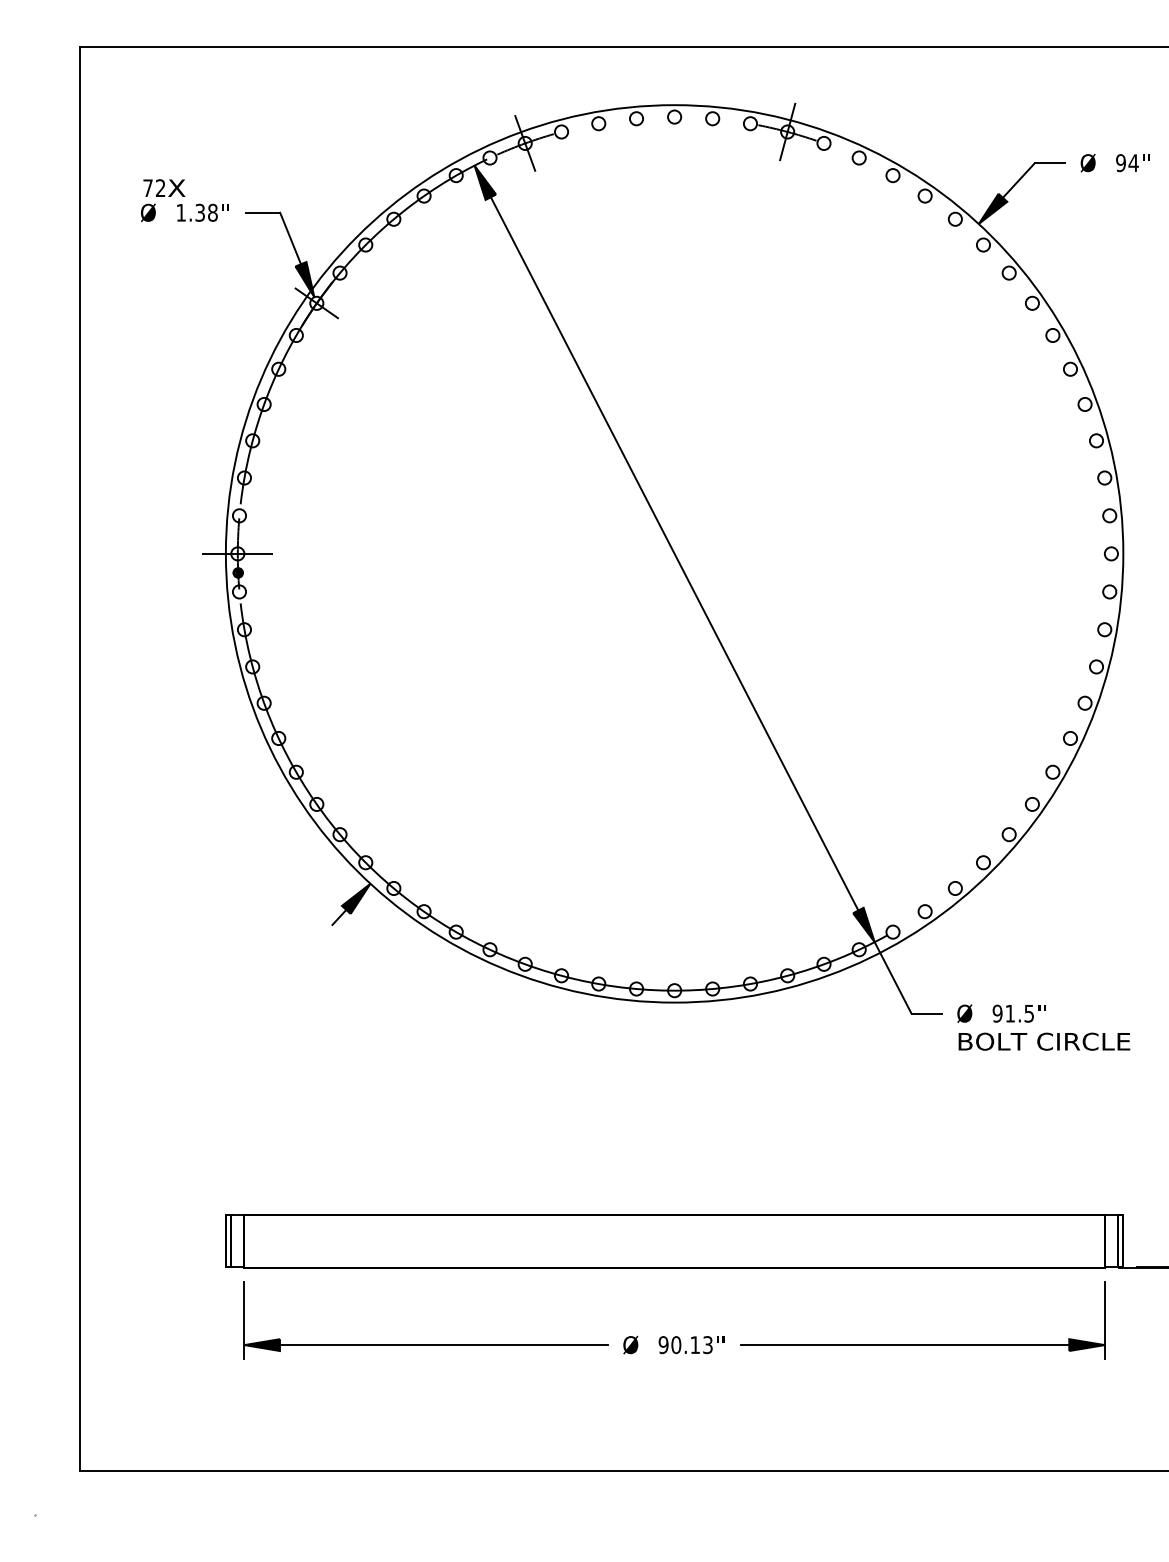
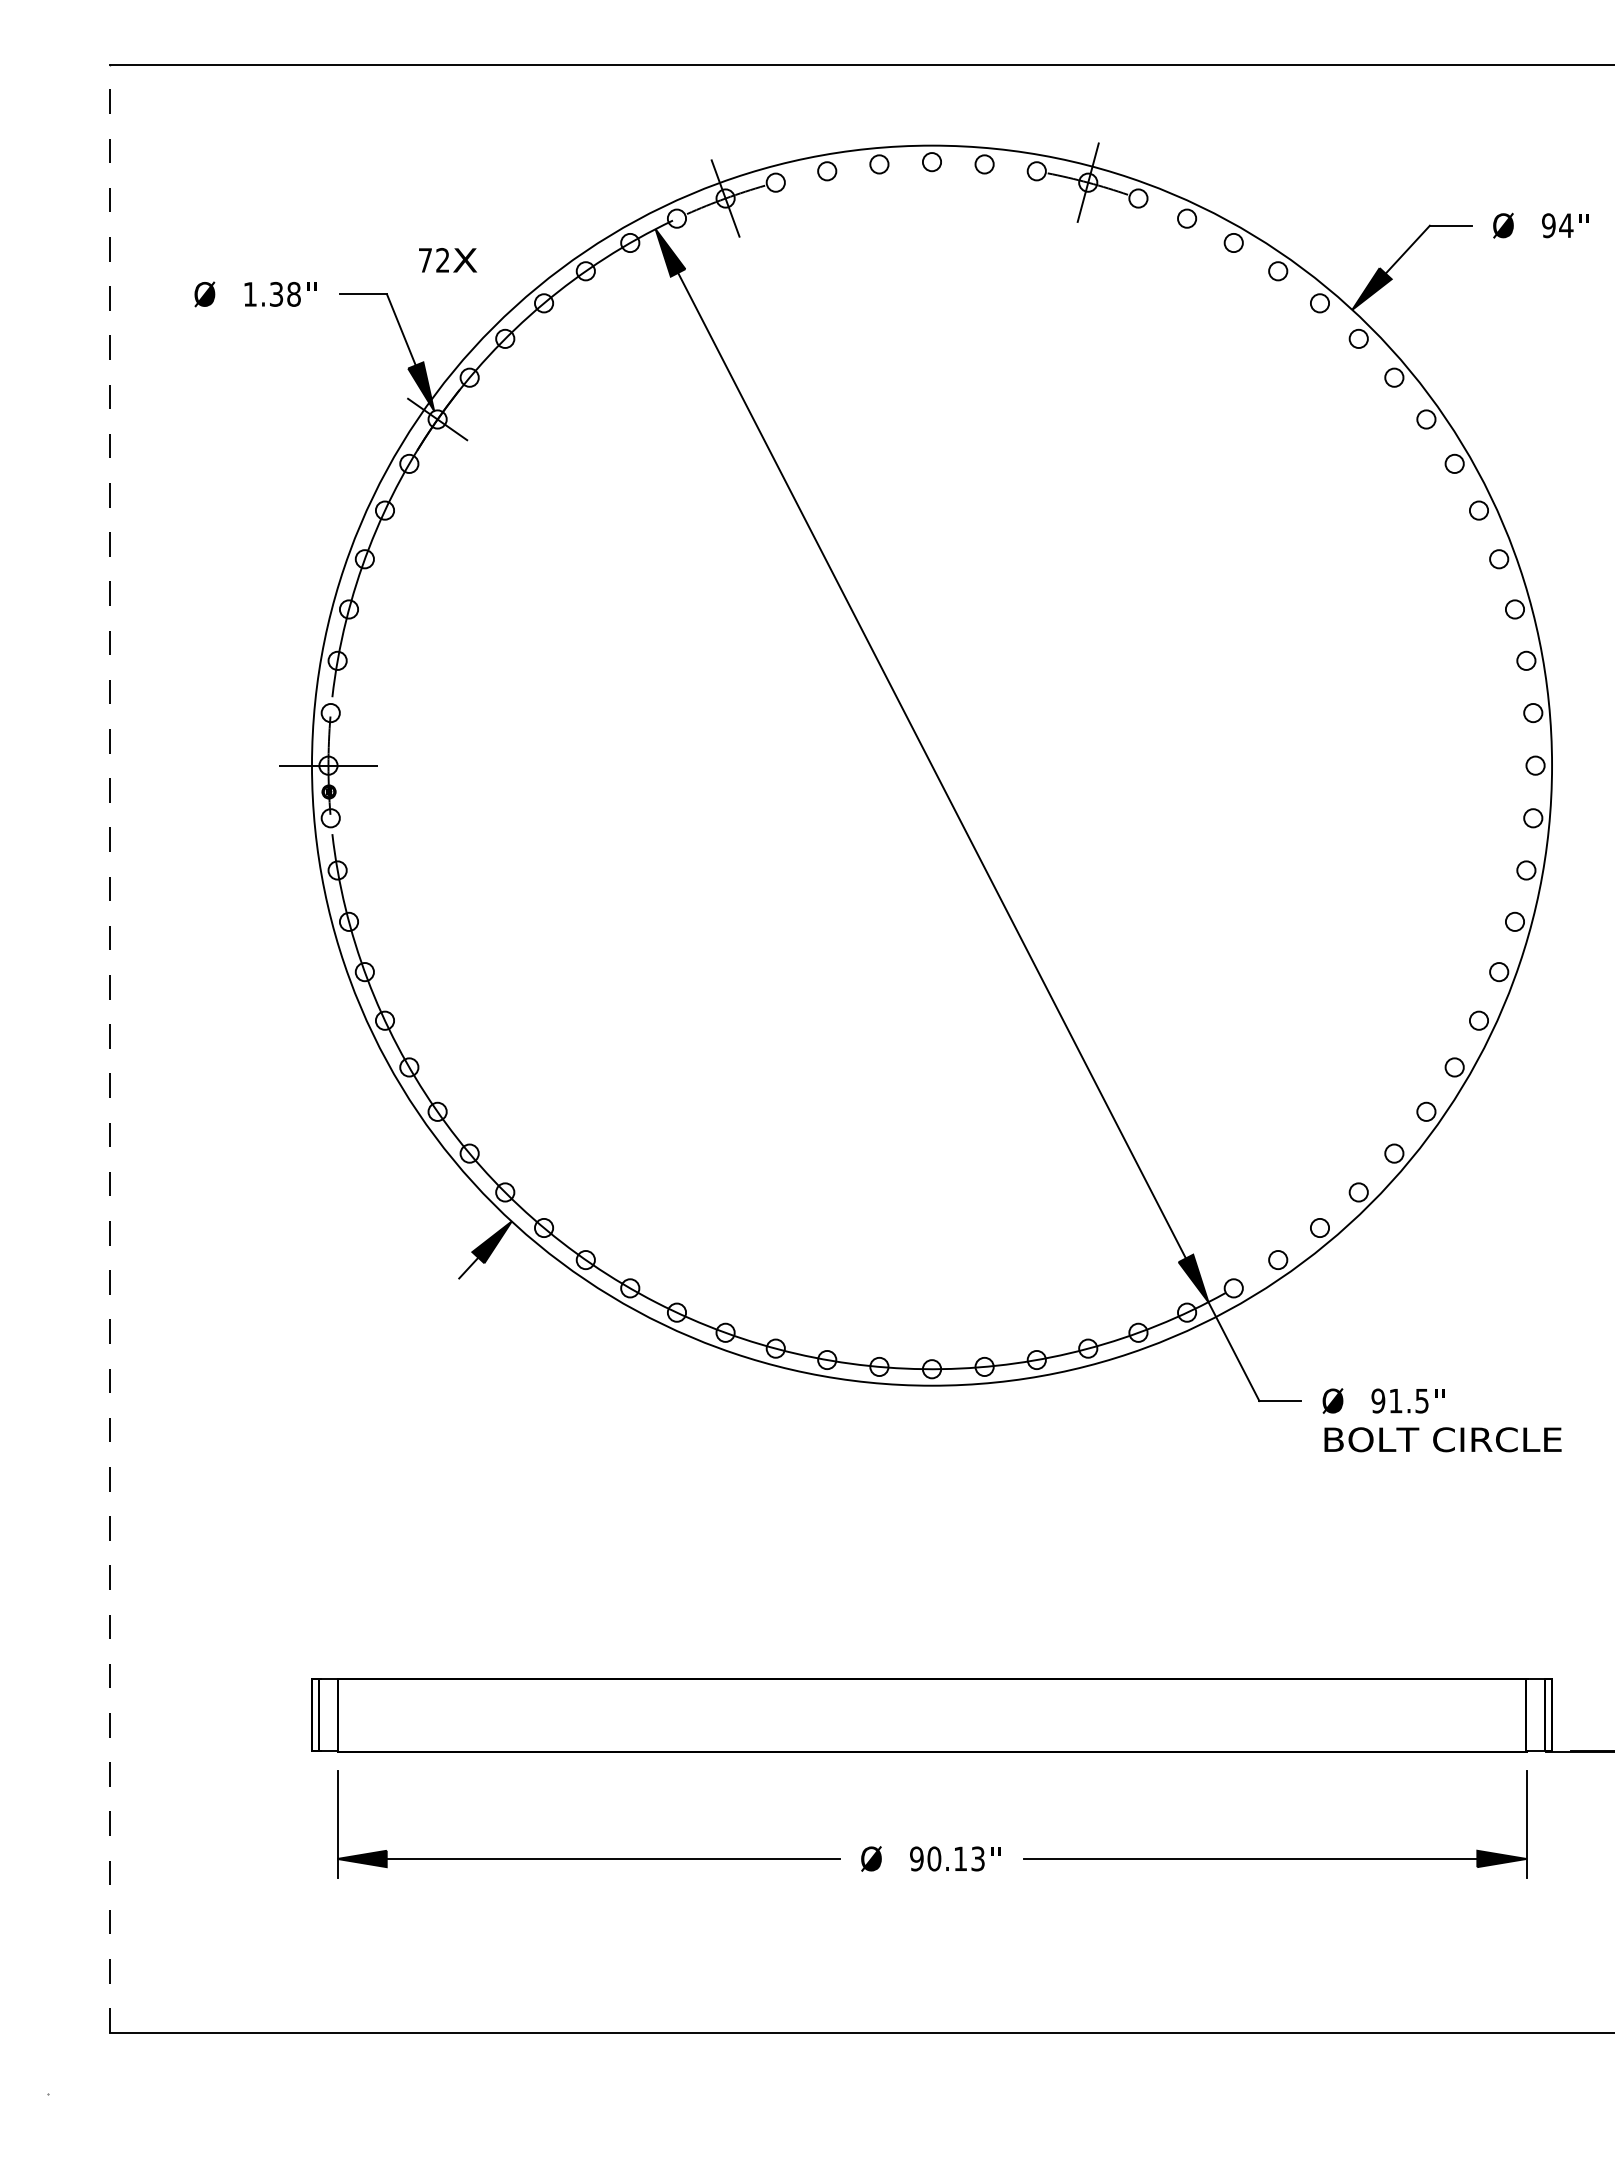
text: (164, 188) -> (448, 260), moved
line: (79, 758) -> (109, 1048), solid -> dashed

